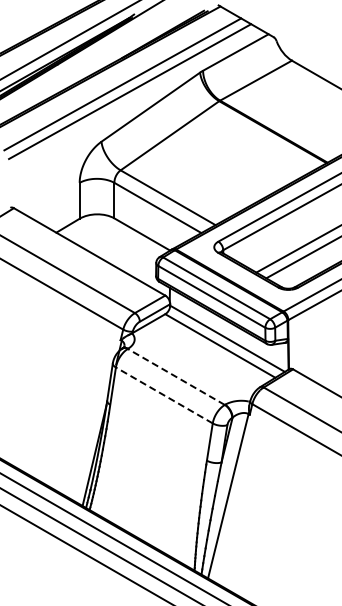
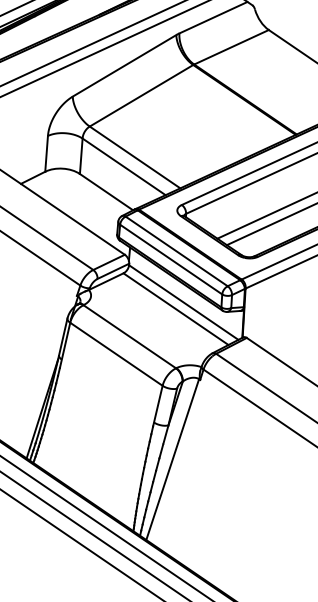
line: (176, 376) -> (129, 336), dashed -> solid
line: (164, 395) -> (116, 354), dashed -> solid

